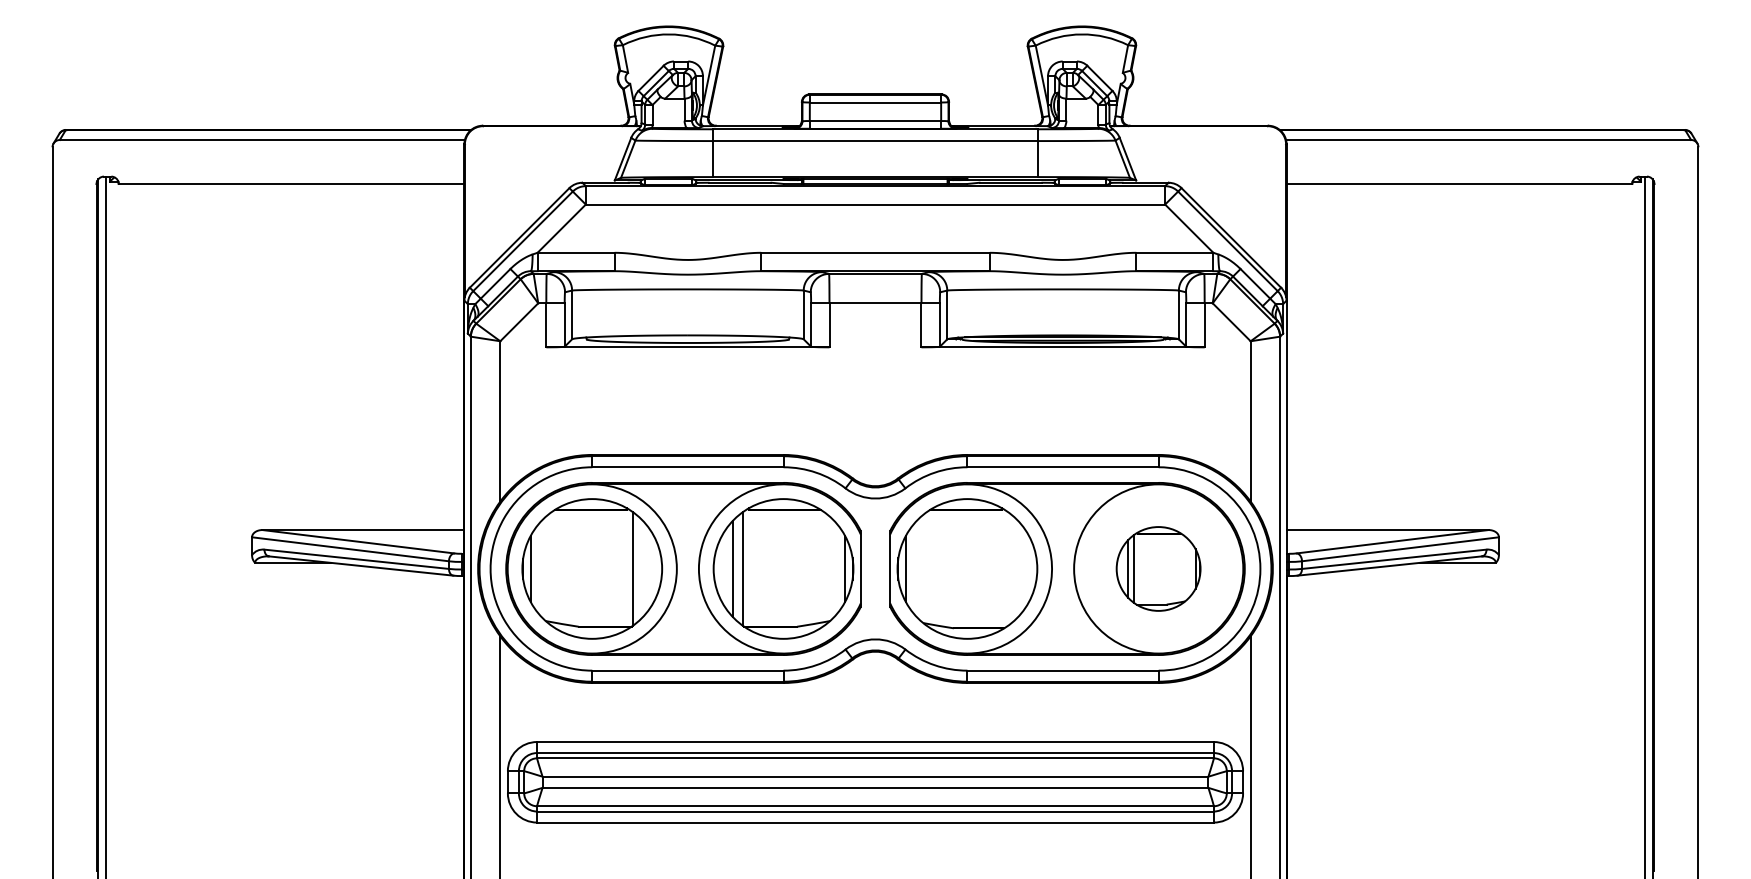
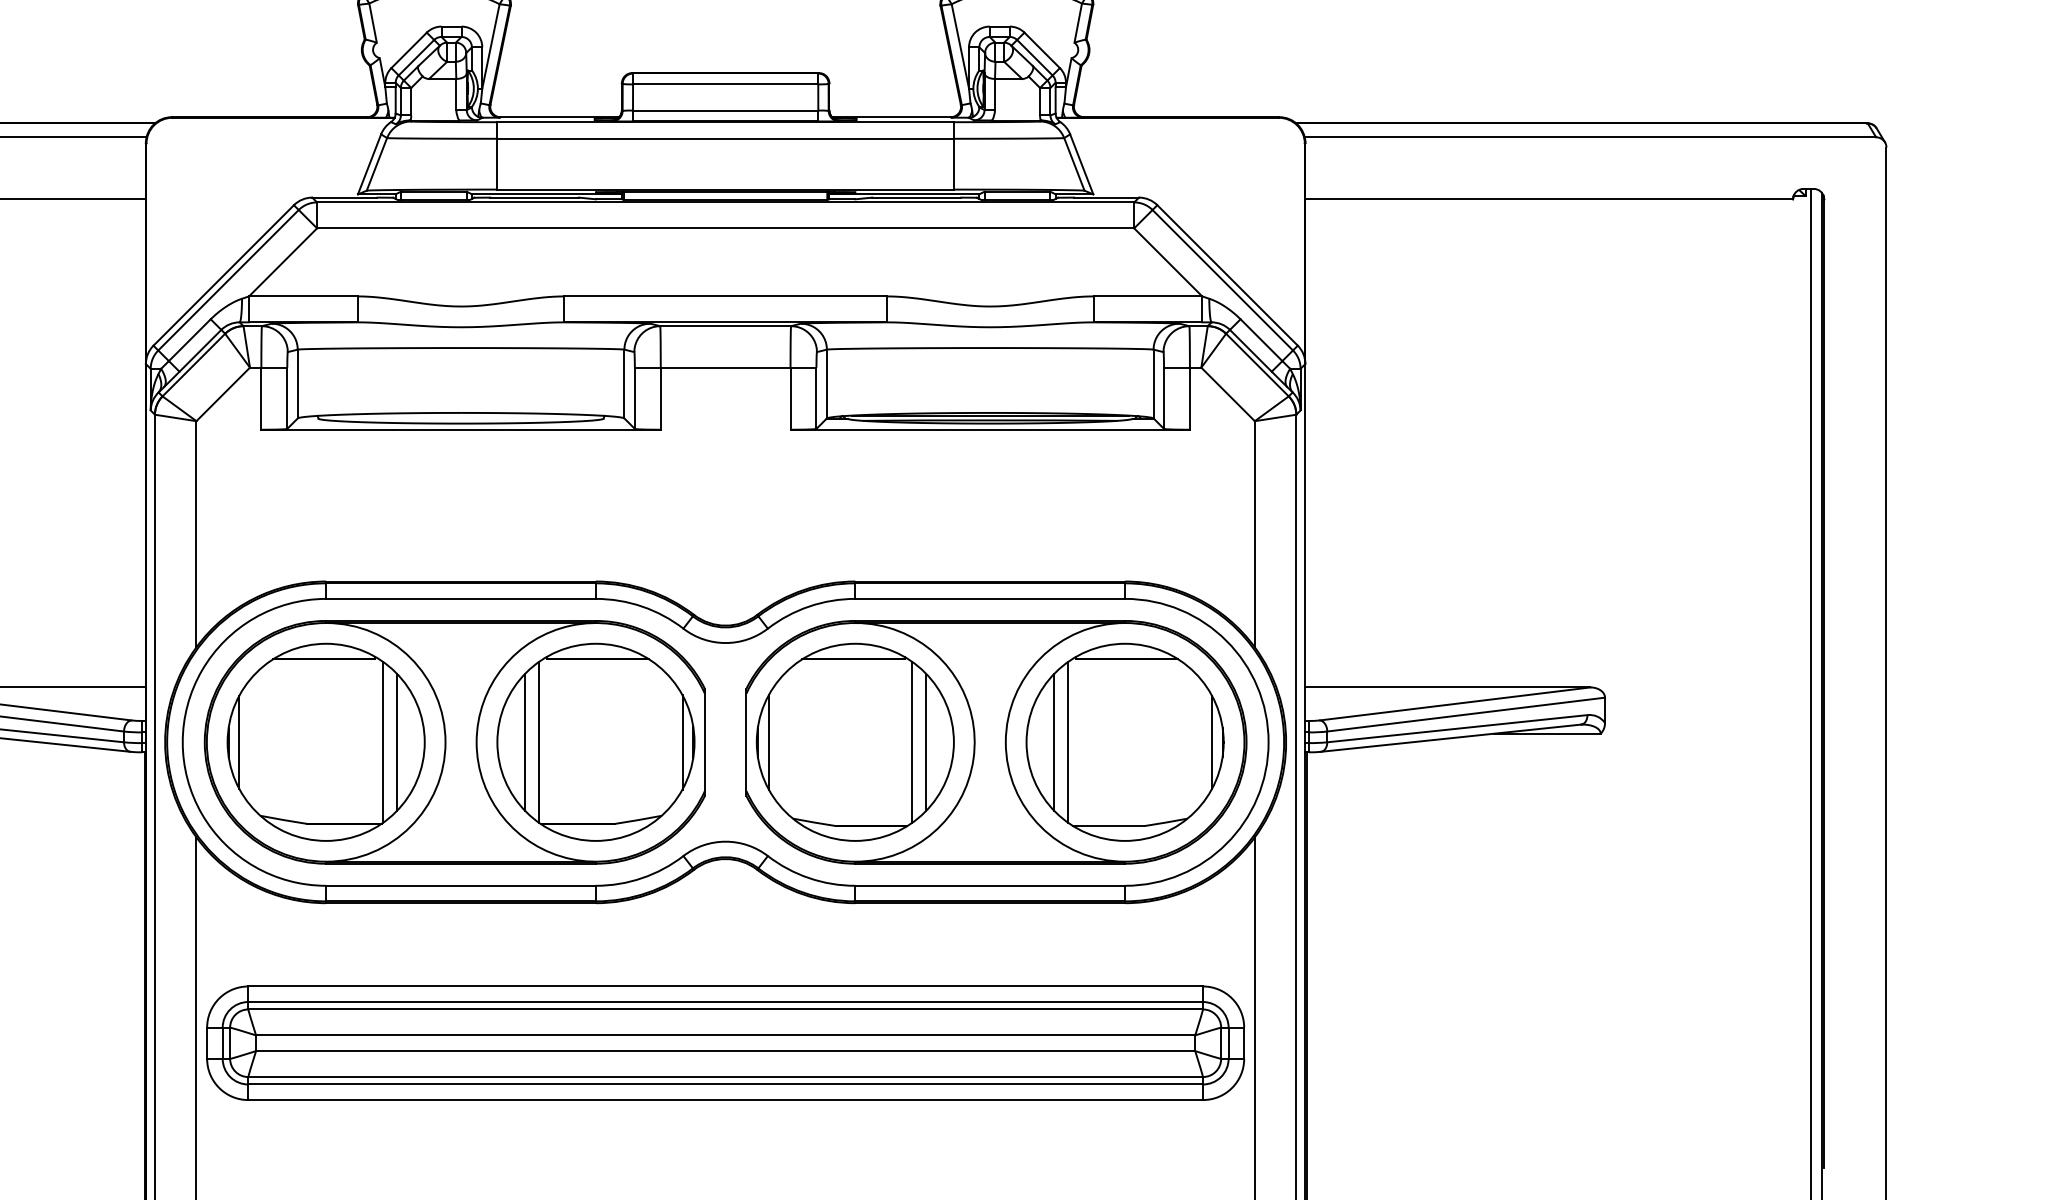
line: (642, 568) -> (397, 741), added
line: (1007, 568) -> (911, 741), added
line: (1017, 568) -> (925, 741), added
part: (1158, 568) -> (1124, 741), size x1.67

